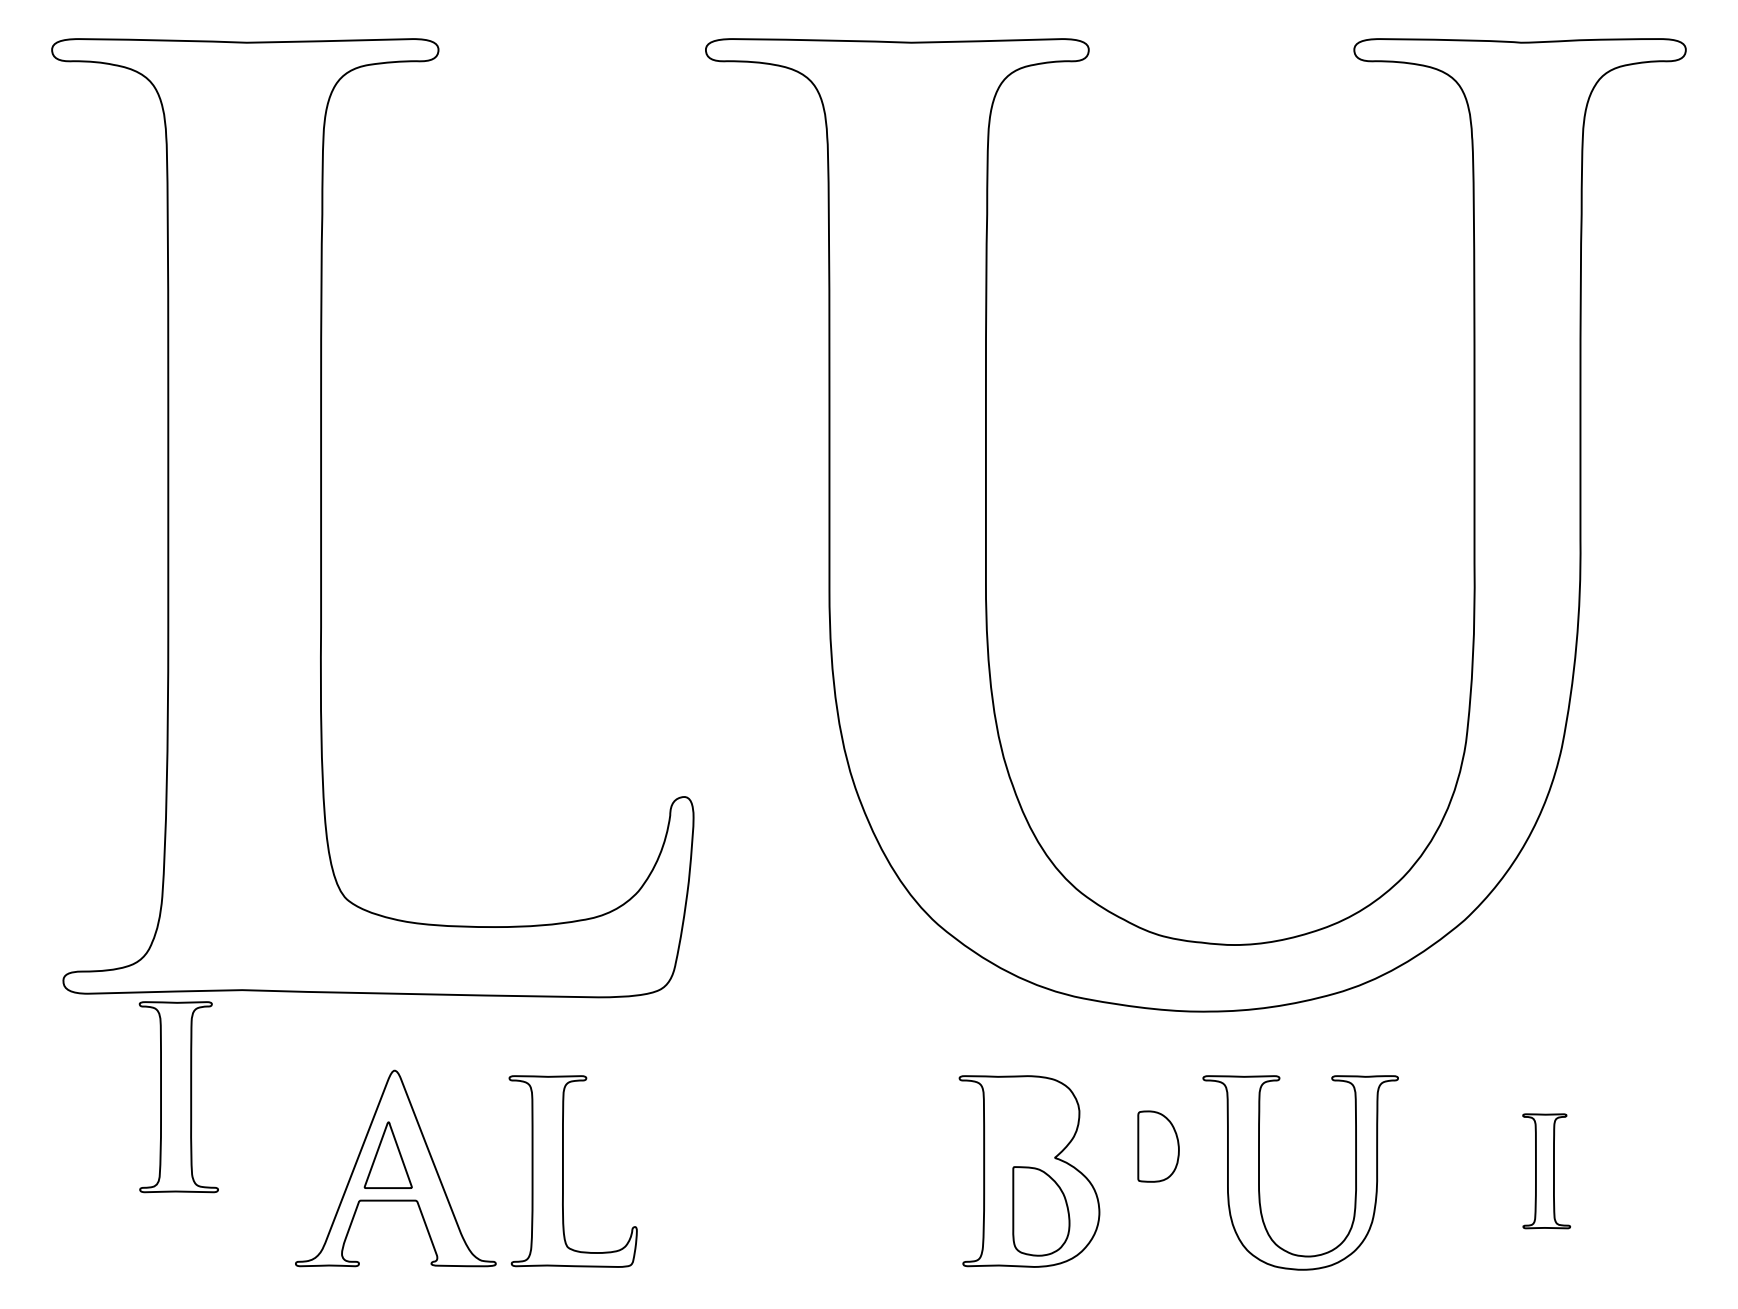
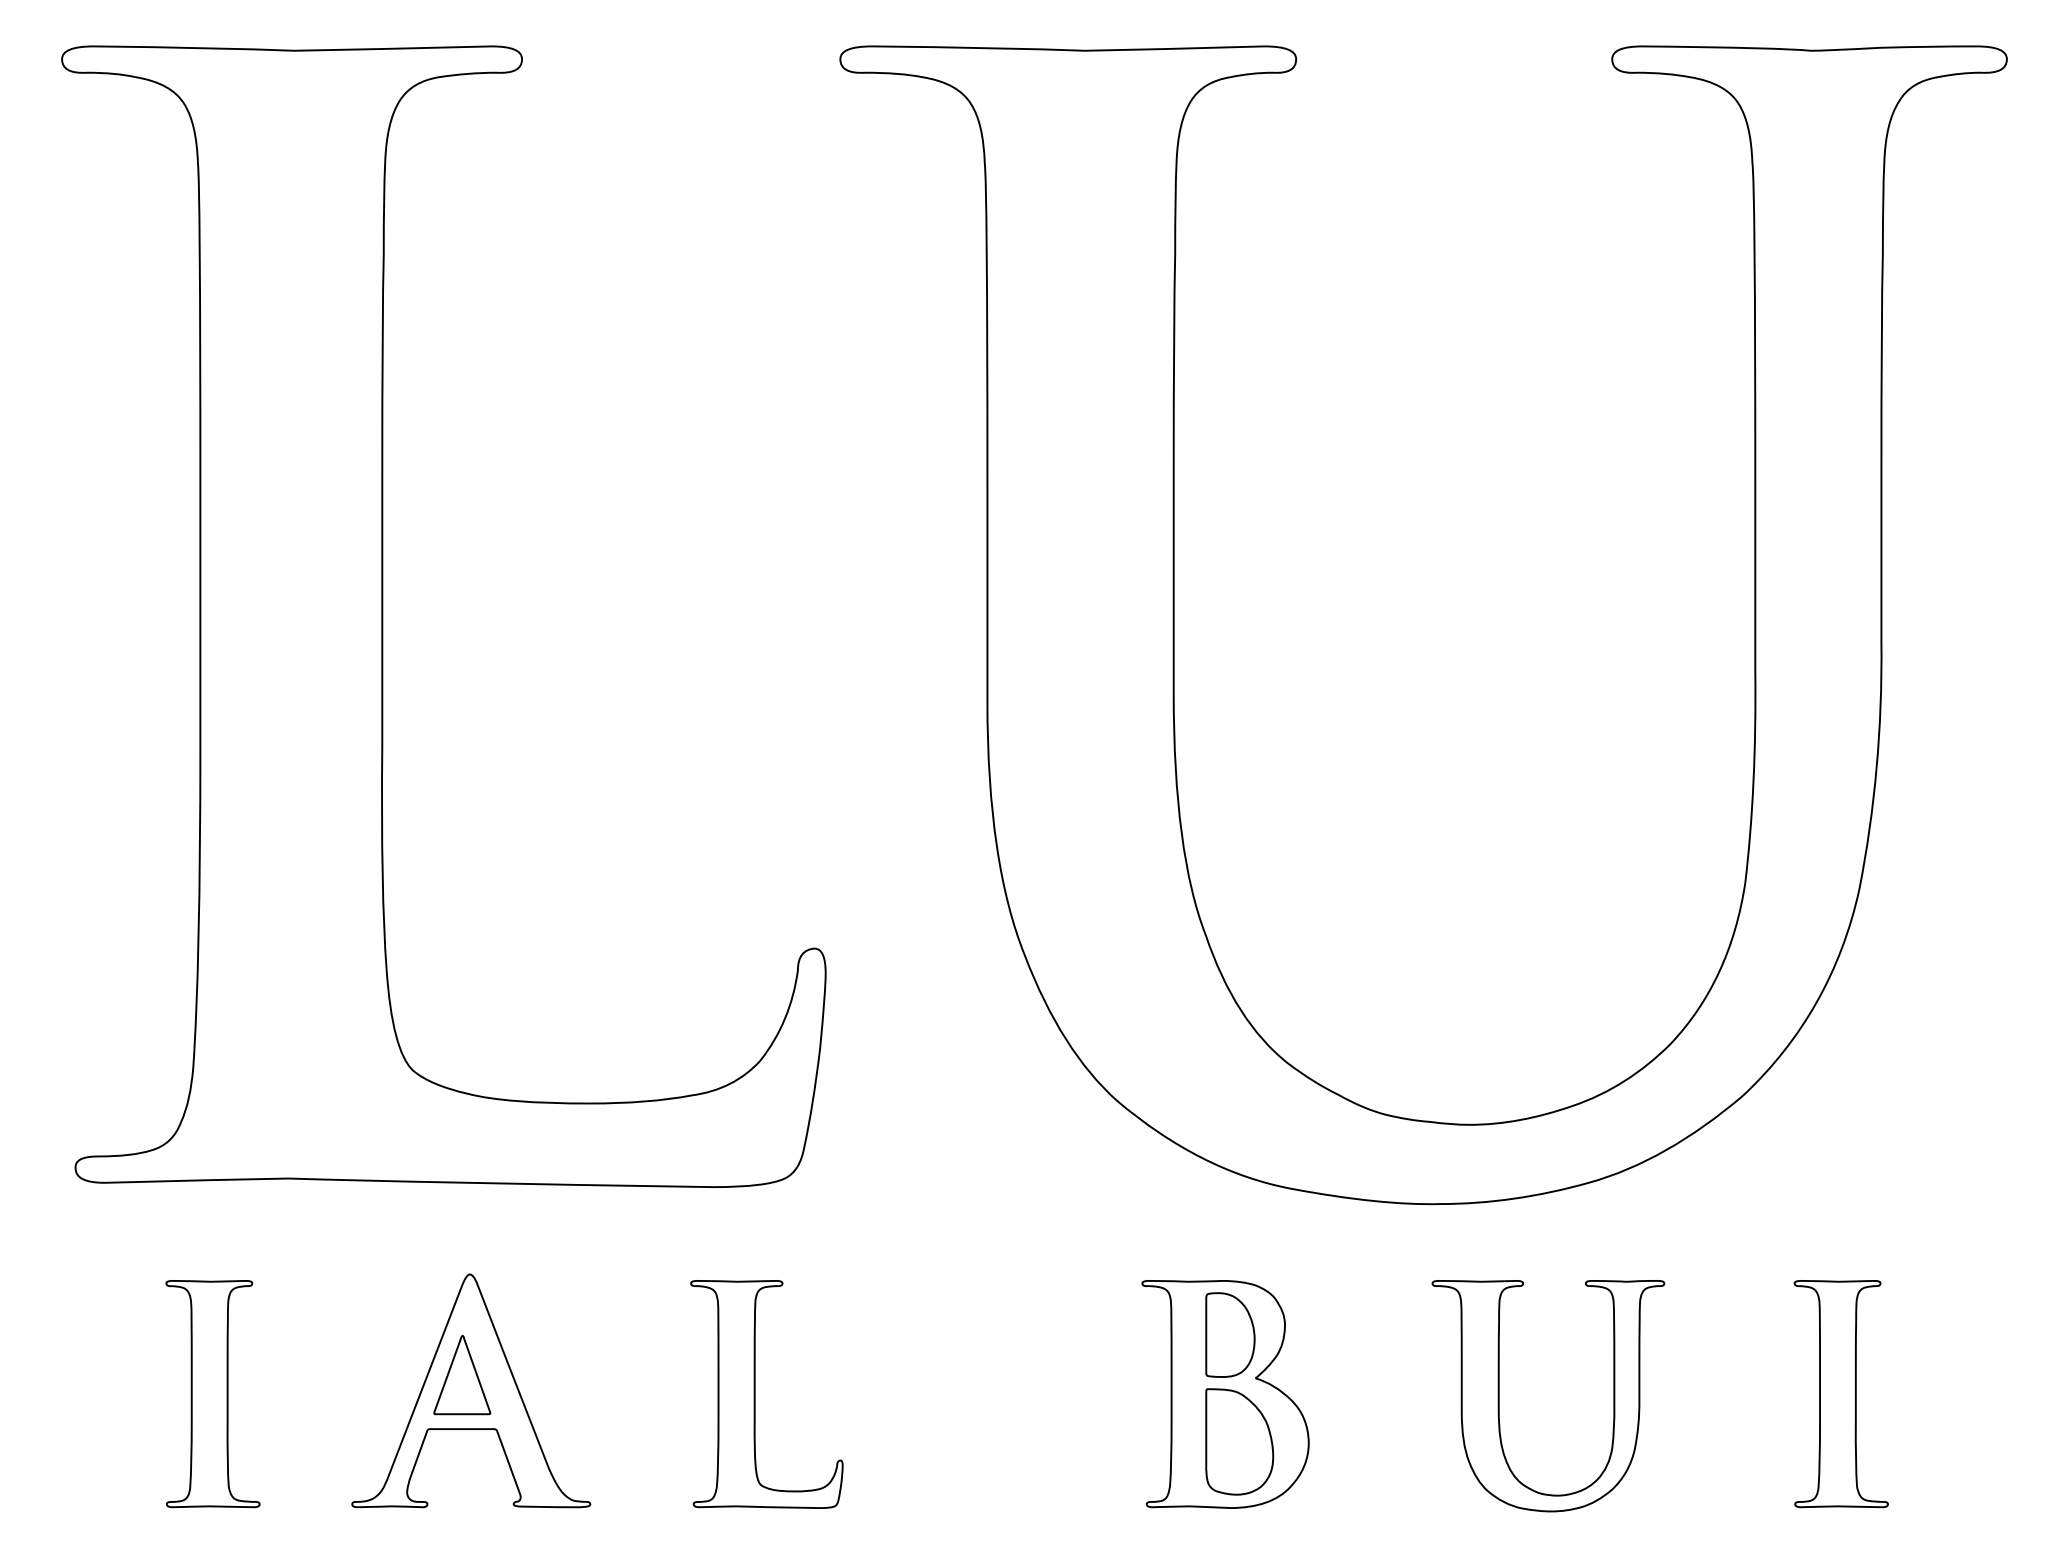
part: (178, 1097) -> (212, 1394), moved
part: (1158, 1146) -> (1230, 1334), moved
part: (563, 1171) -> (755, 1394), moved
part: (1546, 1171) -> (1840, 1394), size x1.67

